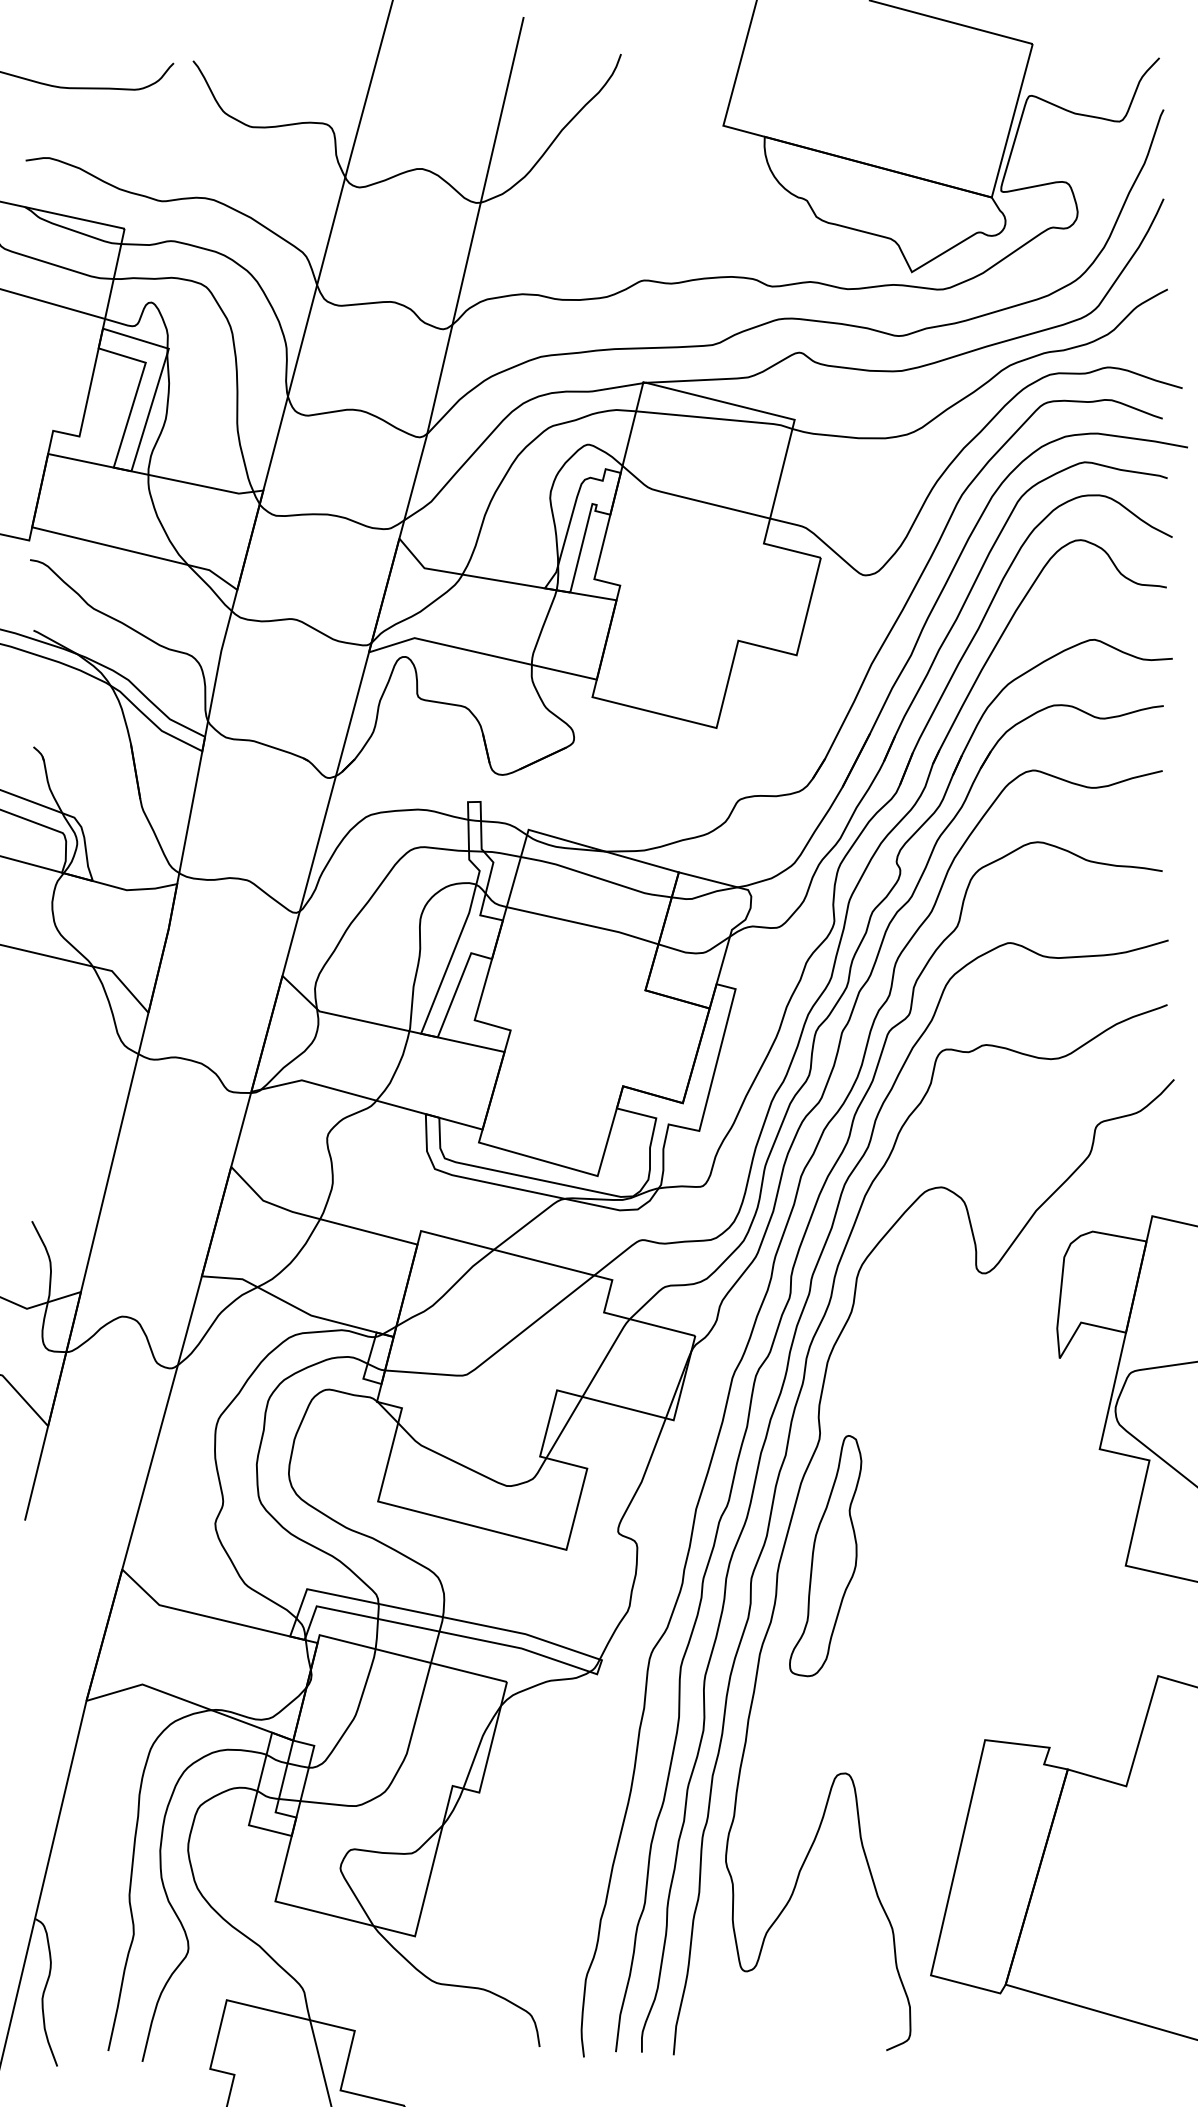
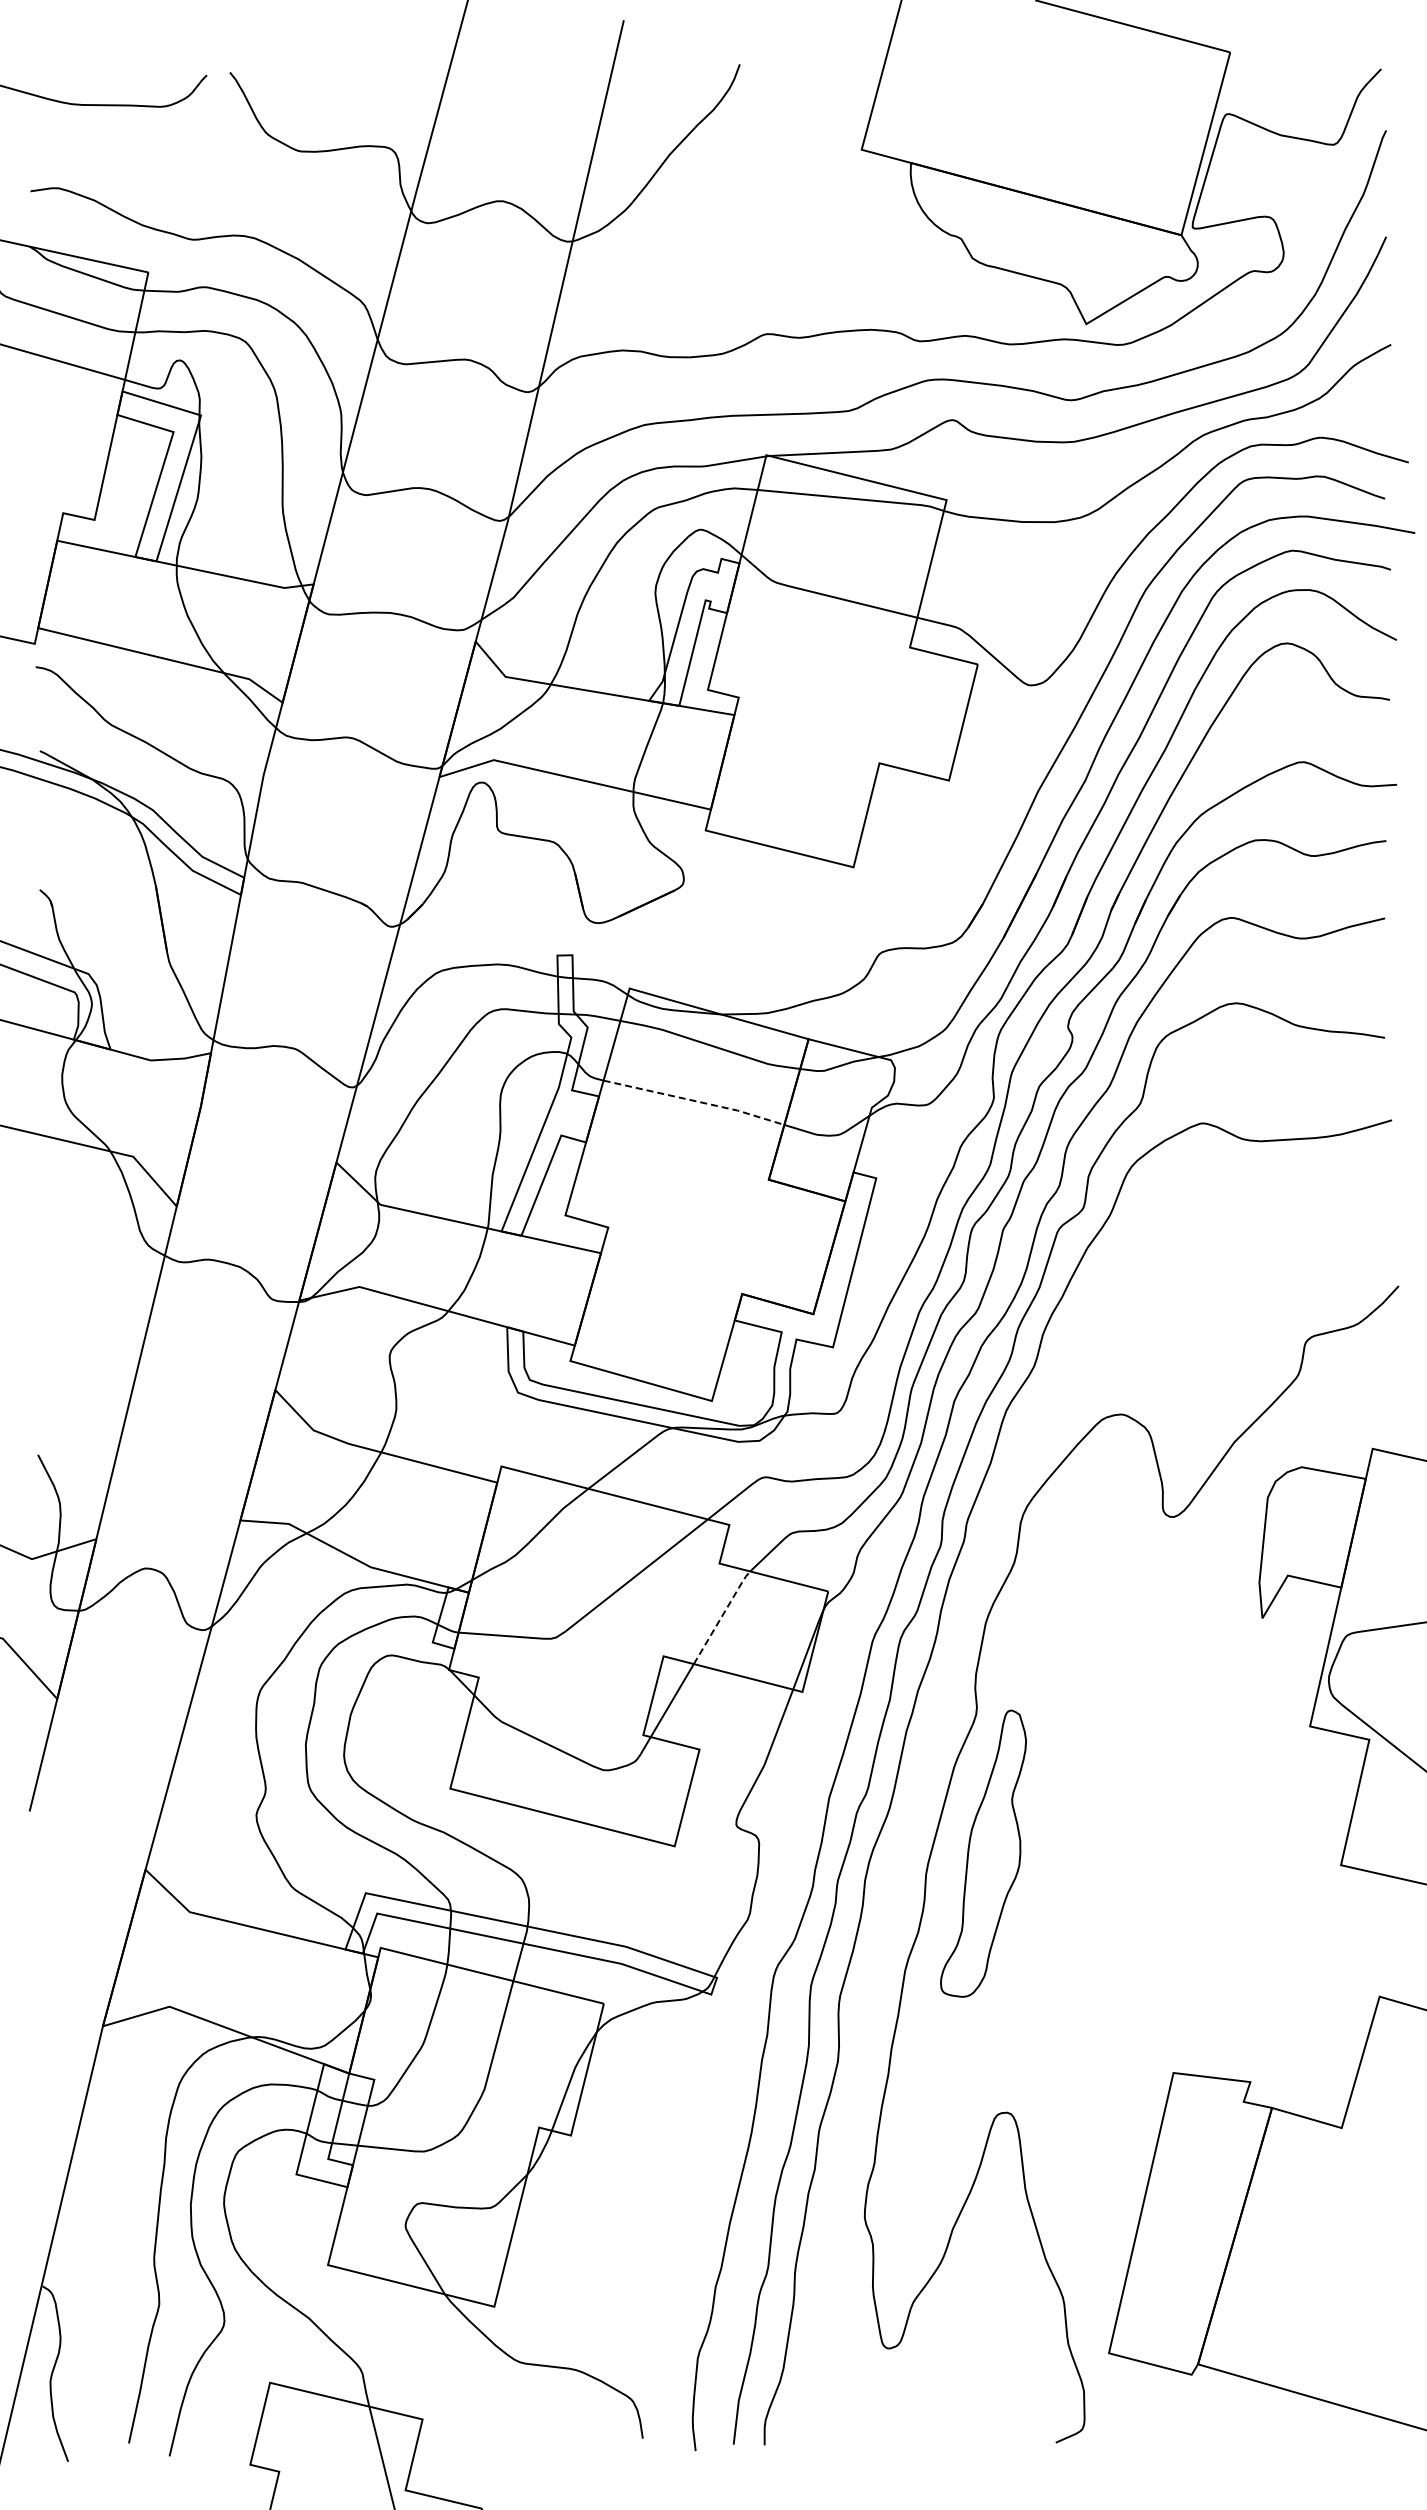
line: (583, 924) -> (695, 1101), solid -> dashed
line: (606, 1356) -> (722, 1616), solid -> dashed
curve: (774, 1500) -> (922, 1787), removed

